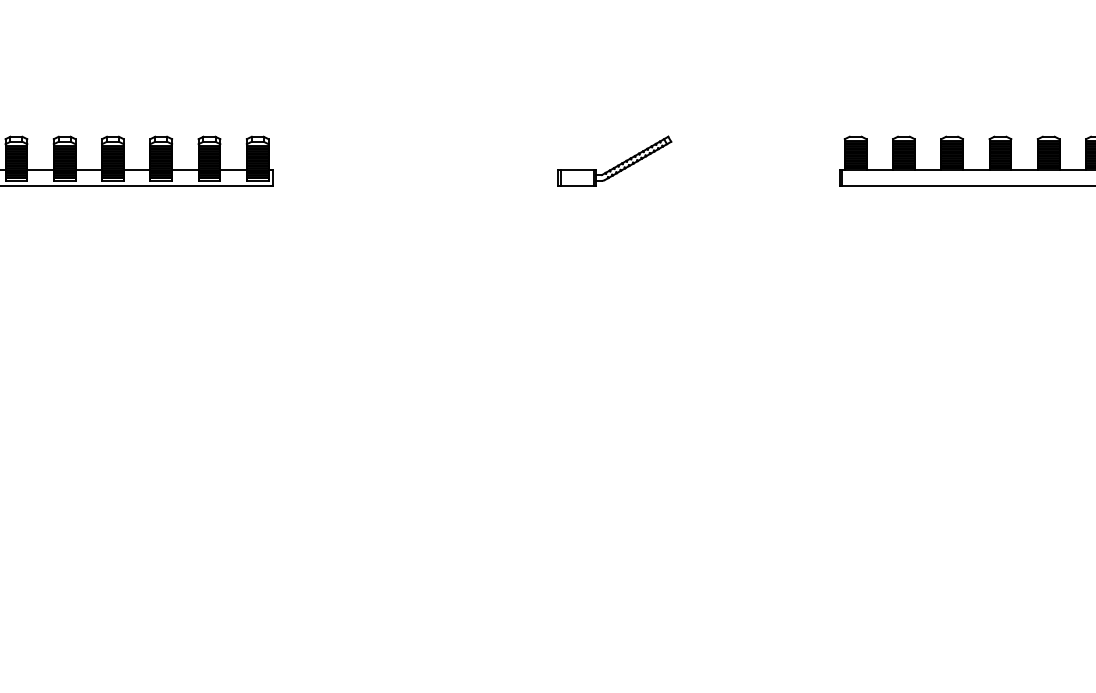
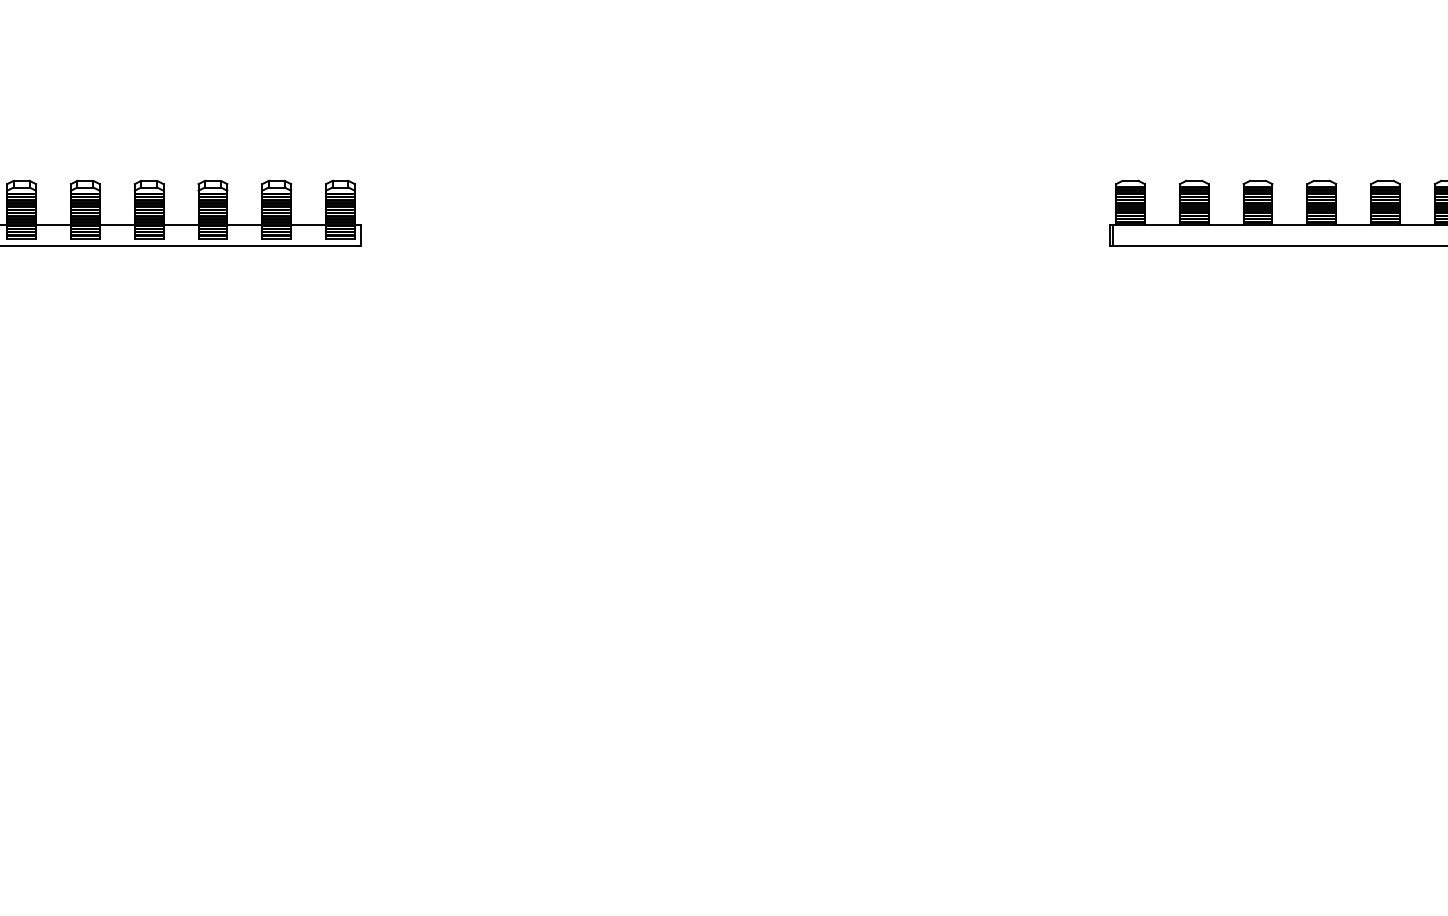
part: (614, 160) -> (811, 212), removed

